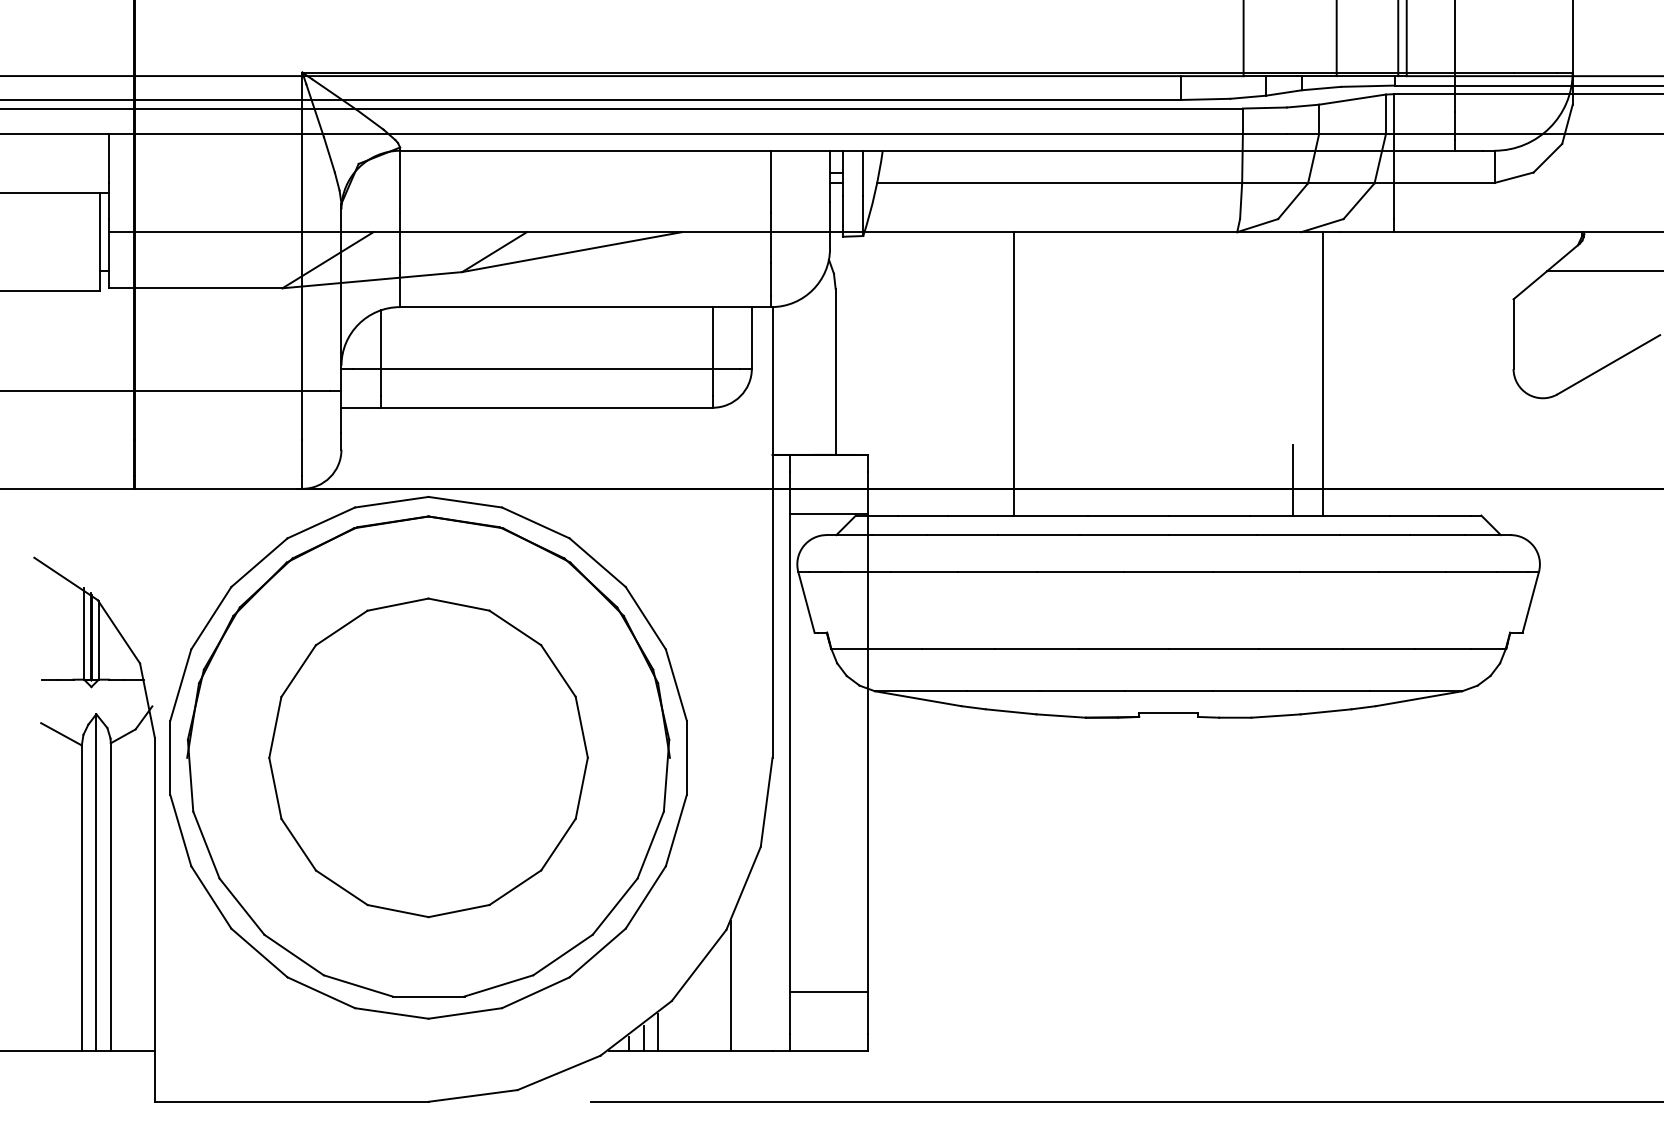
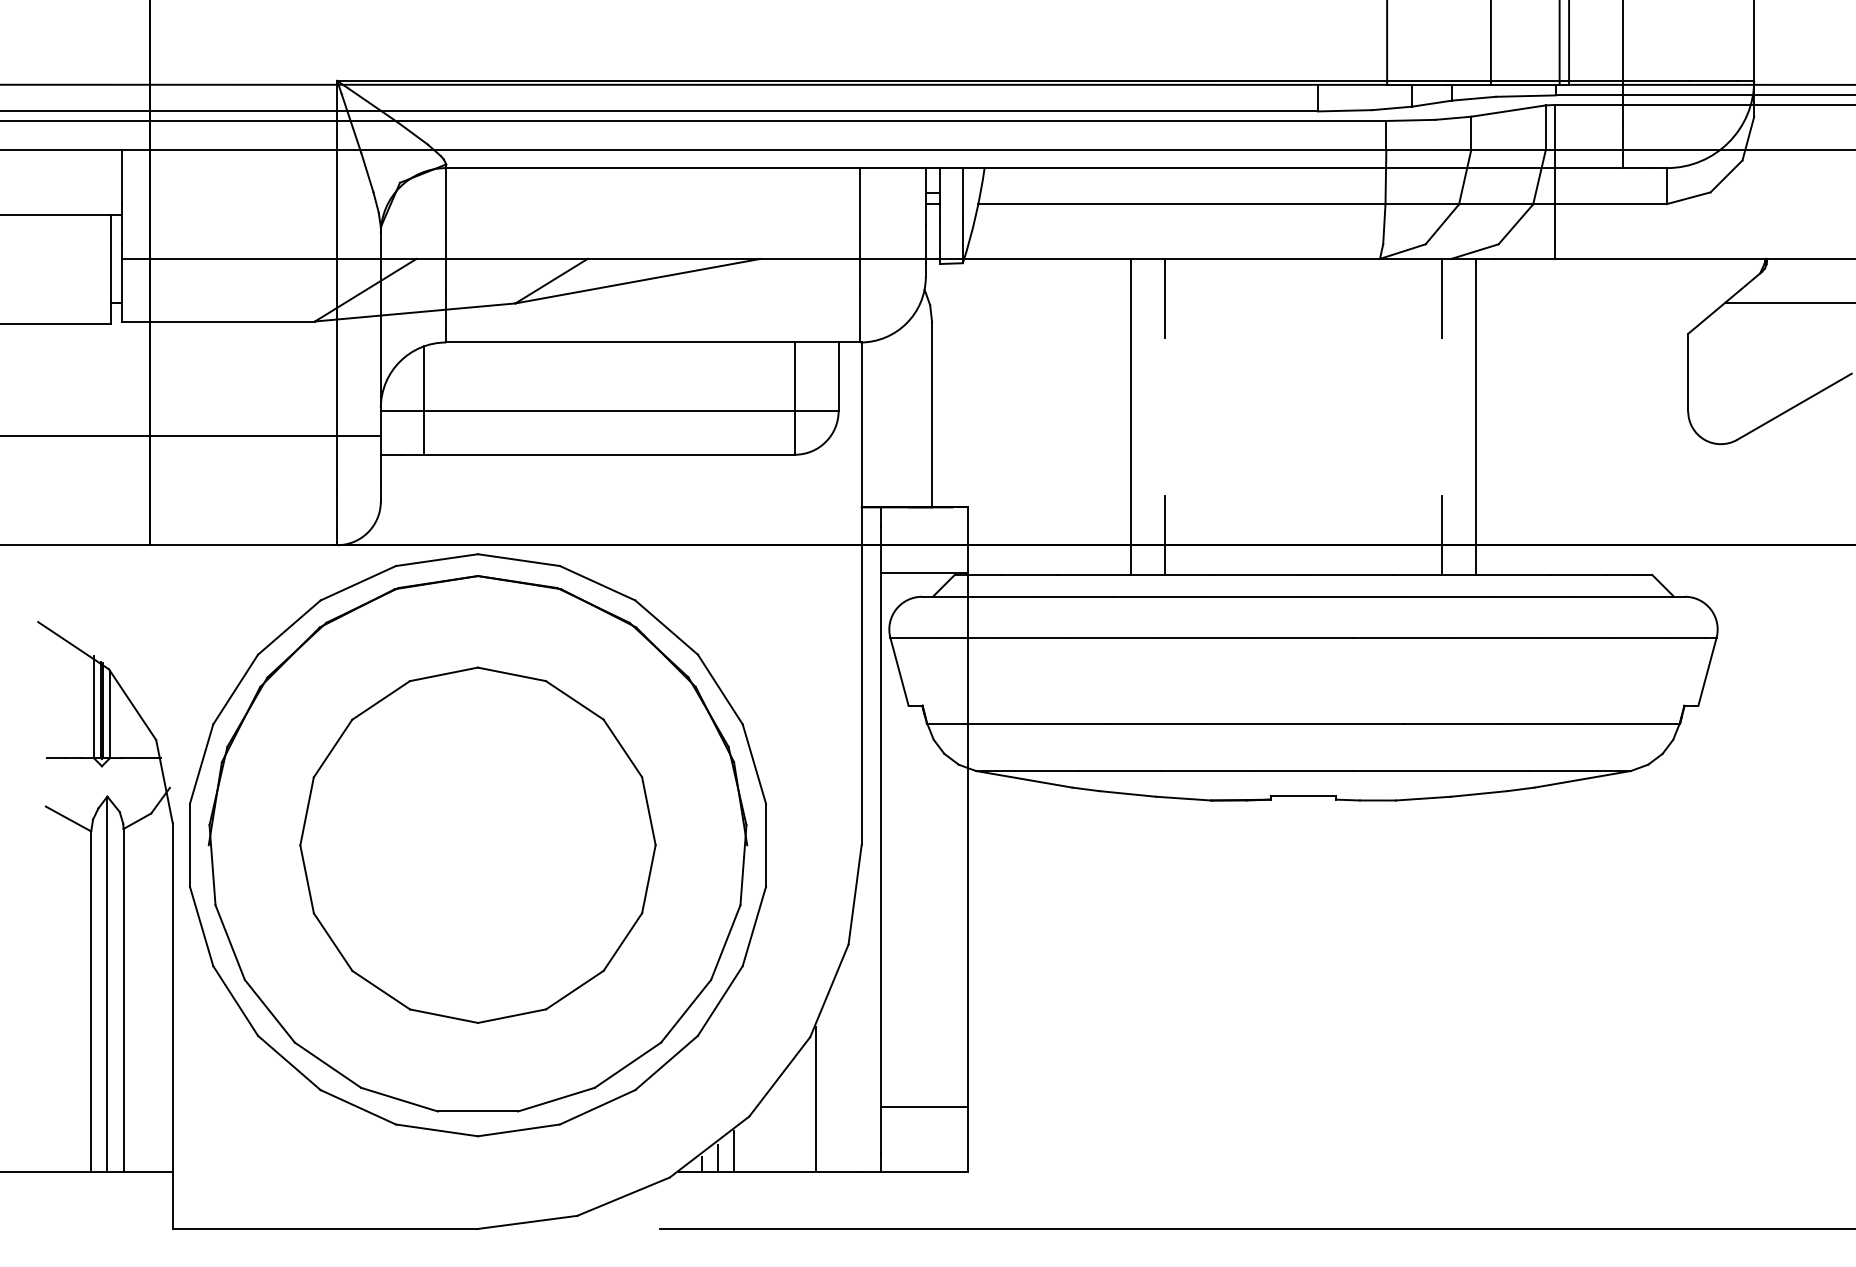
line: (1044, 266) -> (1165, 297), added
line: (1292, 266) -> (1441, 297), added
line: (1044, 479) -> (1165, 534), added

